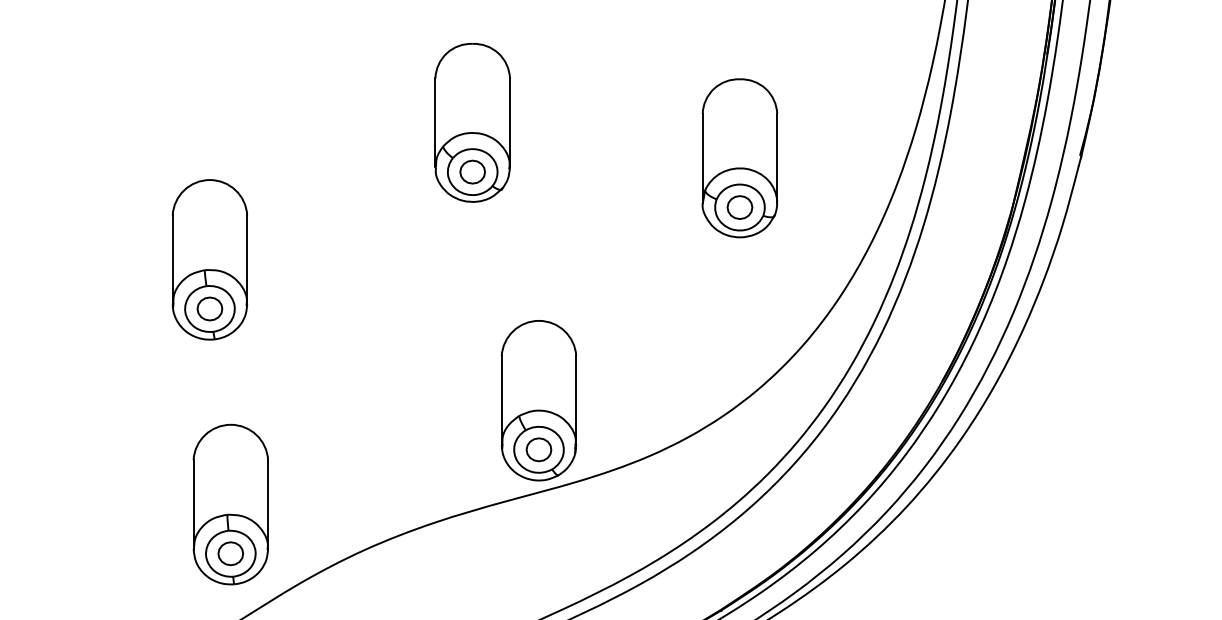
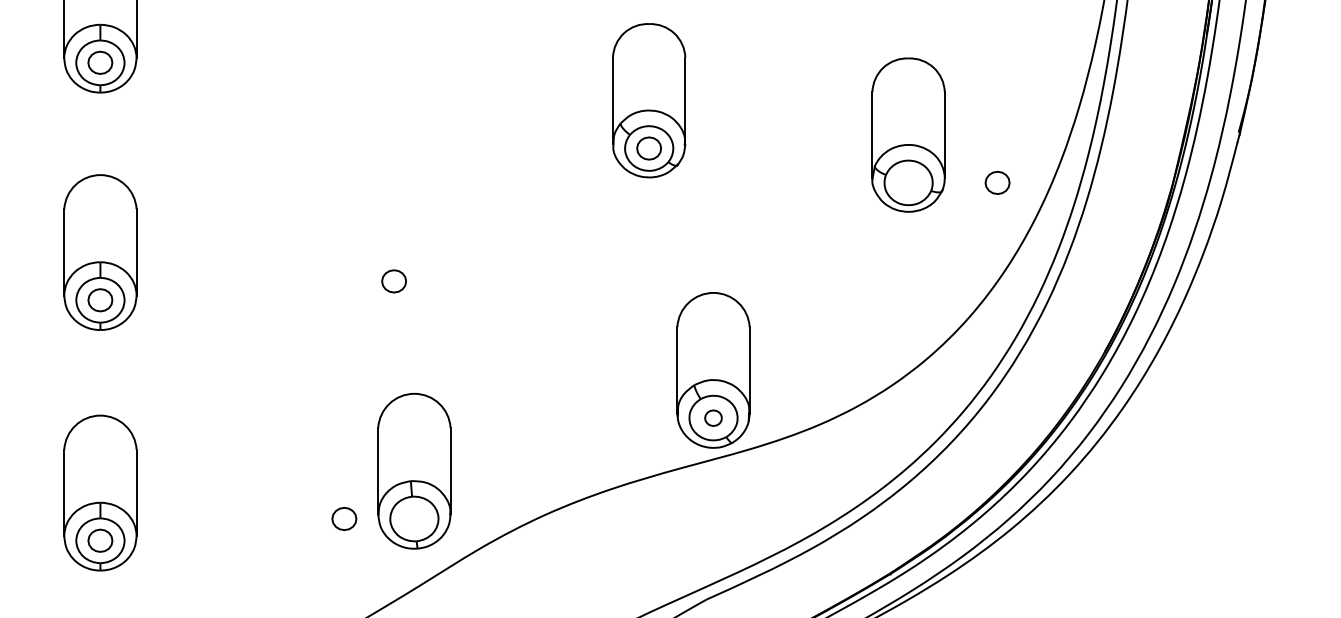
part: (739, 207) -> (997, 182), moved
part: (210, 259) -> (394, 233), removed
part: (538, 450) -> (713, 418), size x0.7
part: (230, 553) -> (344, 518), moved

